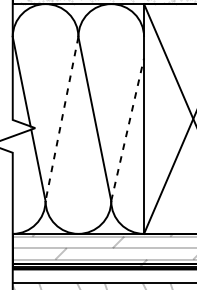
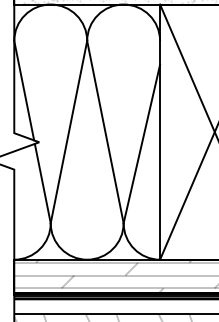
line: (61, 119) -> (68, 132), dashed -> solid
line: (127, 129) -> (141, 143), dashed -> solid

